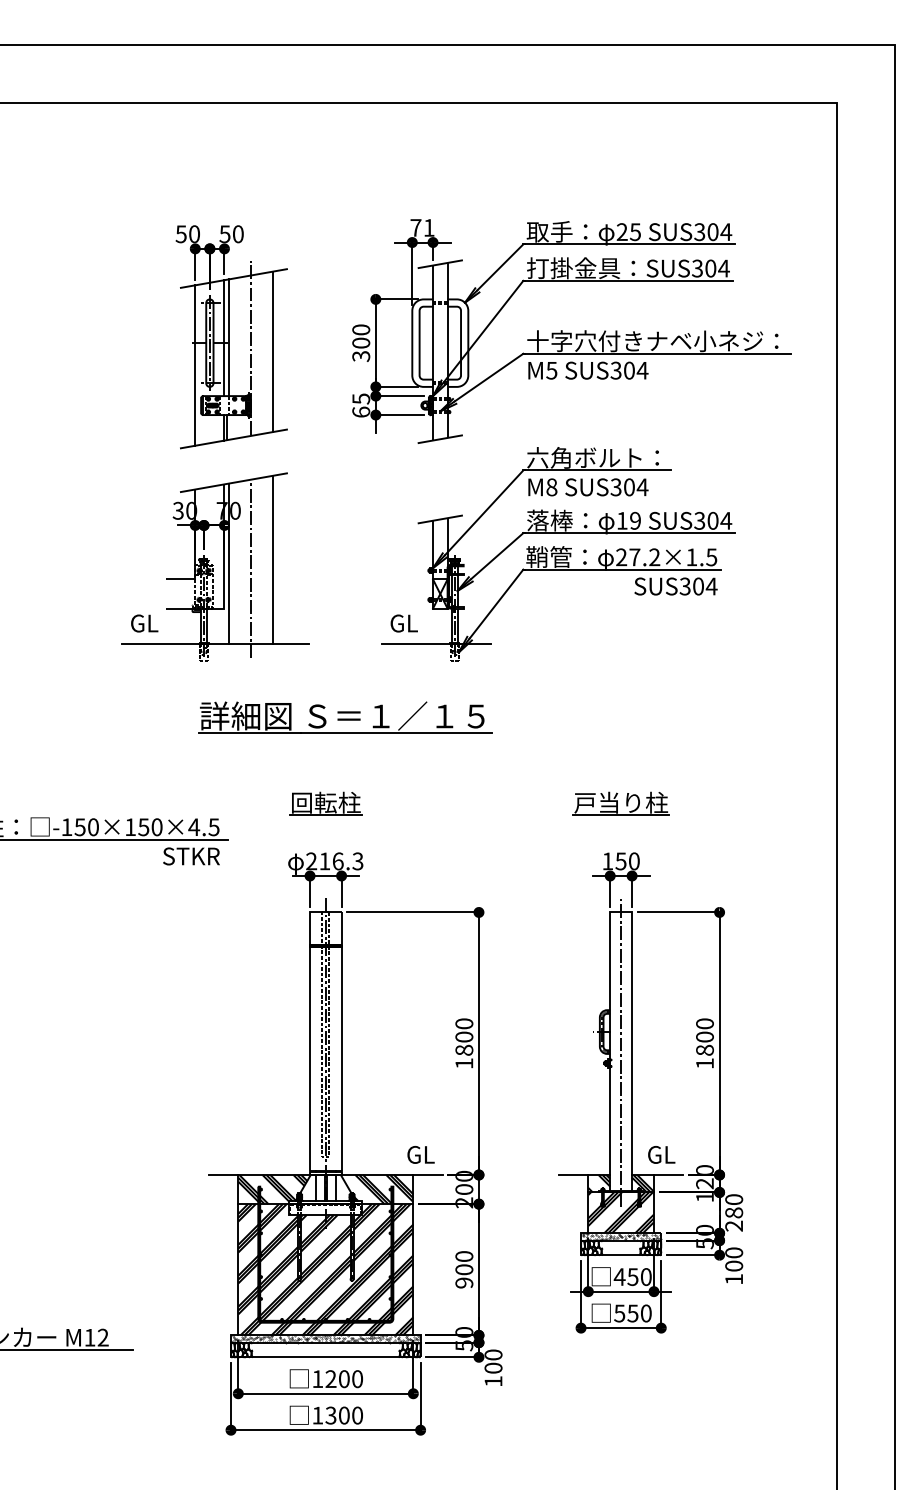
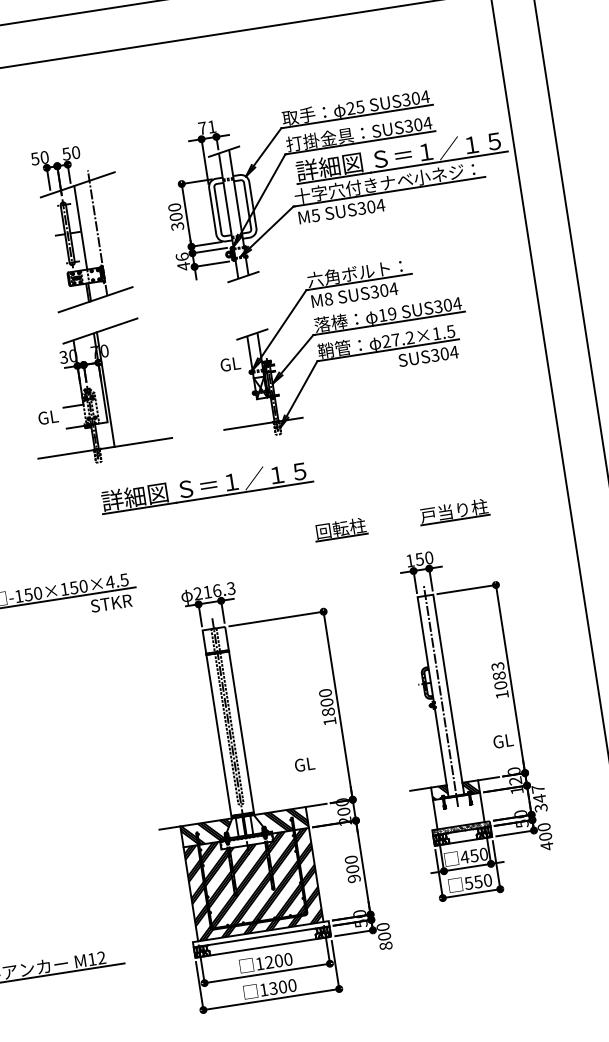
part: (680, 308) -> (401, 156), added
line: (224, 338) -> (77, 228), removed
line: (272, 351) -> (113, 232), removed
line: (195, 365) -> (59, 251), removed
text: (361, 405) -> (183, 261), 65 -> 46
line: (272, 559) -> (136, 381), removed
line: (250, 568) -> (121, 390), removed
text: (144, 623) -> (48, 417), moved
text: (403, 623) -> (229, 364), moved
part: (325, 803) -> (340, 529), moved
part: (620, 803) -> (453, 511), moved
text: (704, 1036) -> (498, 675), 1800 -> 1083
text: (420, 1154) -> (304, 764), moved
text: (661, 1154) -> (503, 740), moved
hatch: (620, 1212) -> (458, 810), removed
text: (734, 1212) -> (539, 798), 280 -> 347
text: (733, 1279) -> (546, 846), 100 -> 400
hatch: (325, 1338) -> (260, 933), removed
text: (493, 1381) -> (386, 946), 100 -> 800

